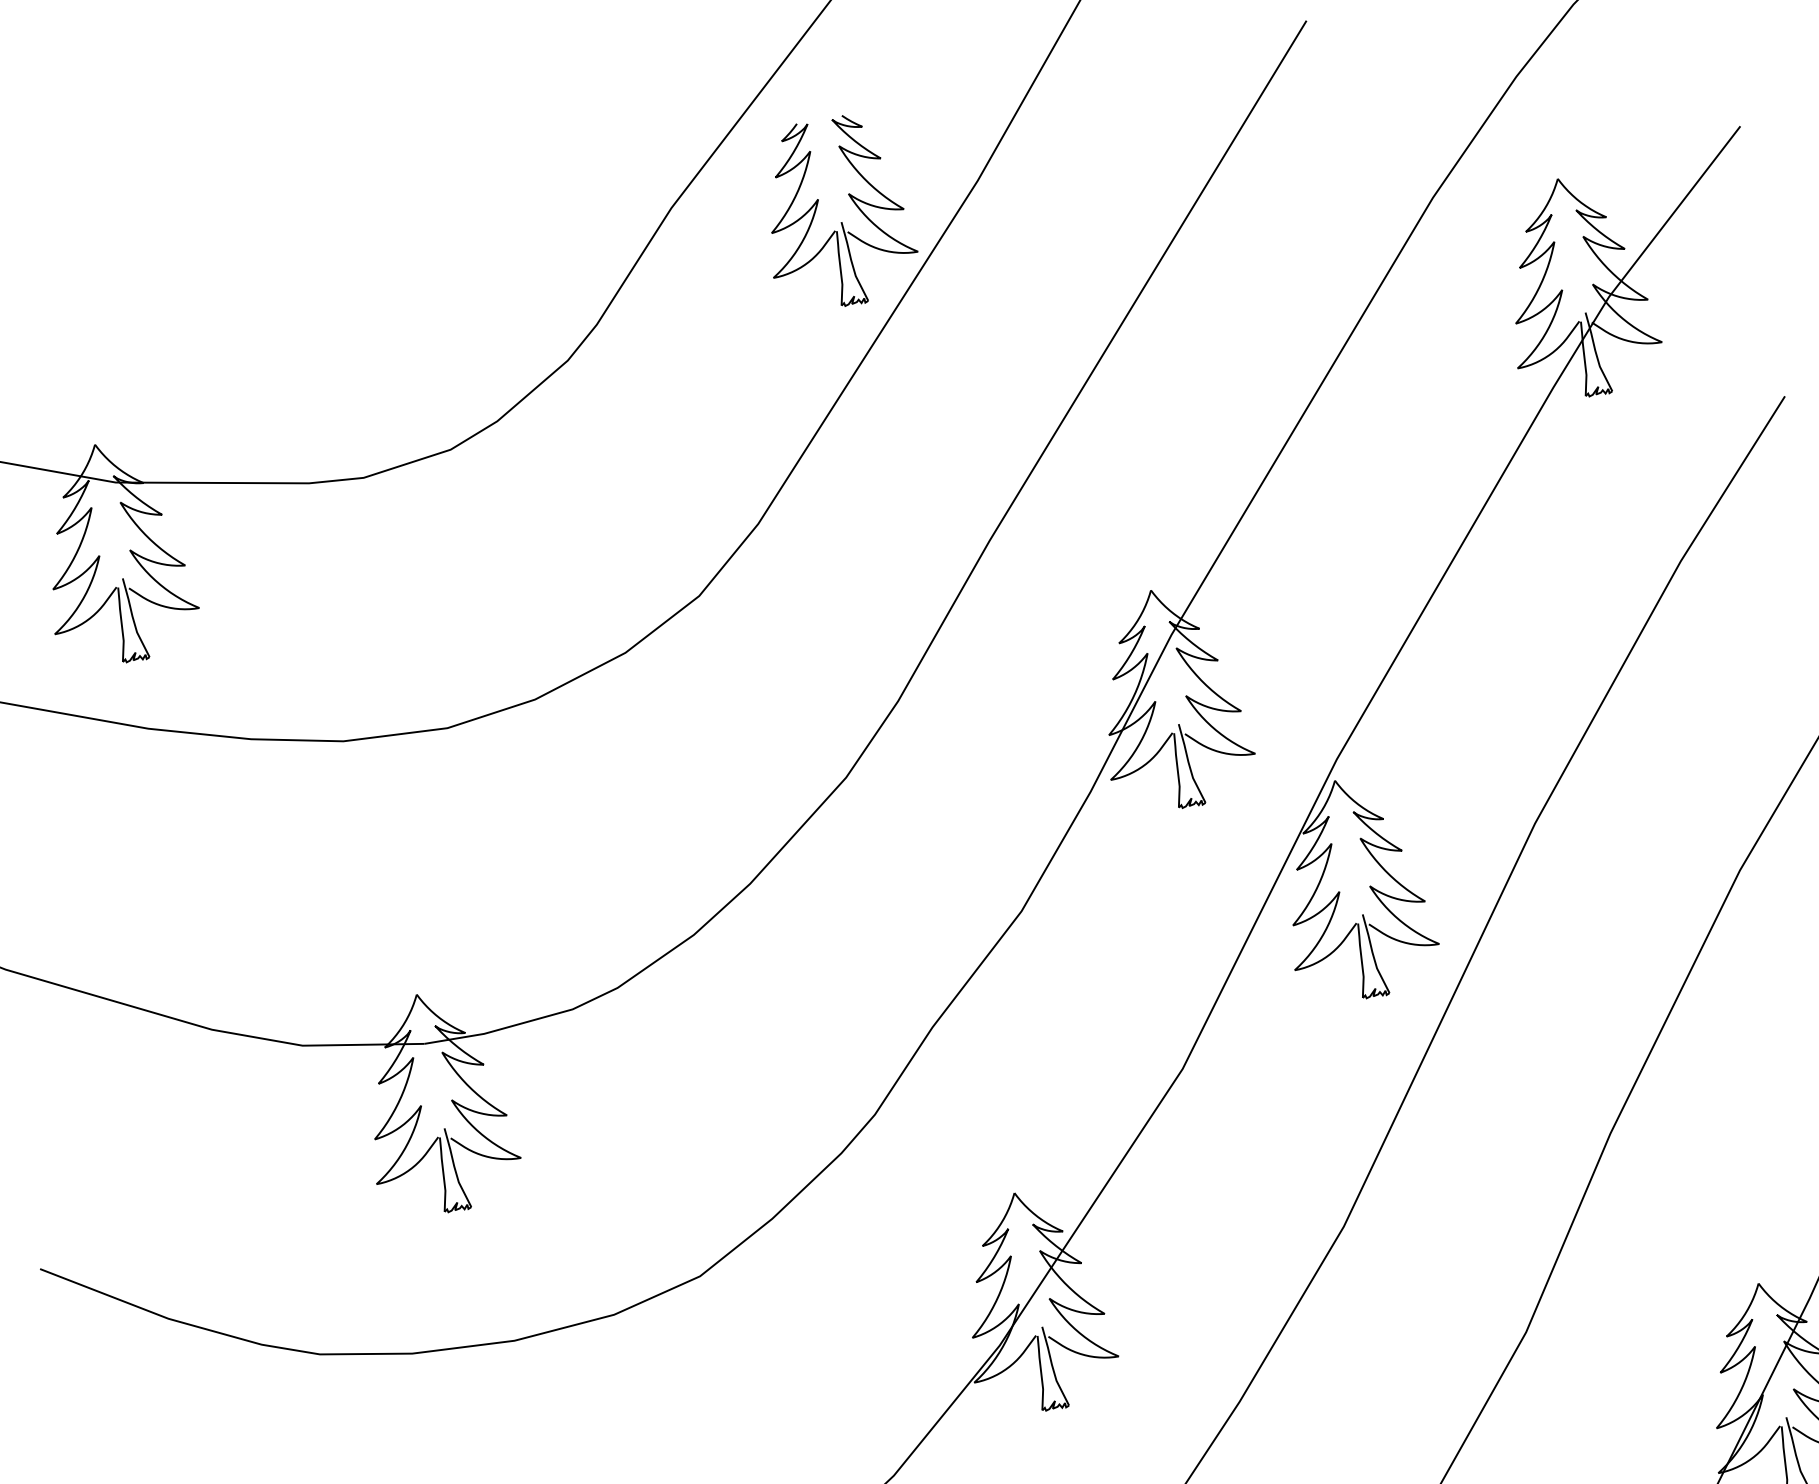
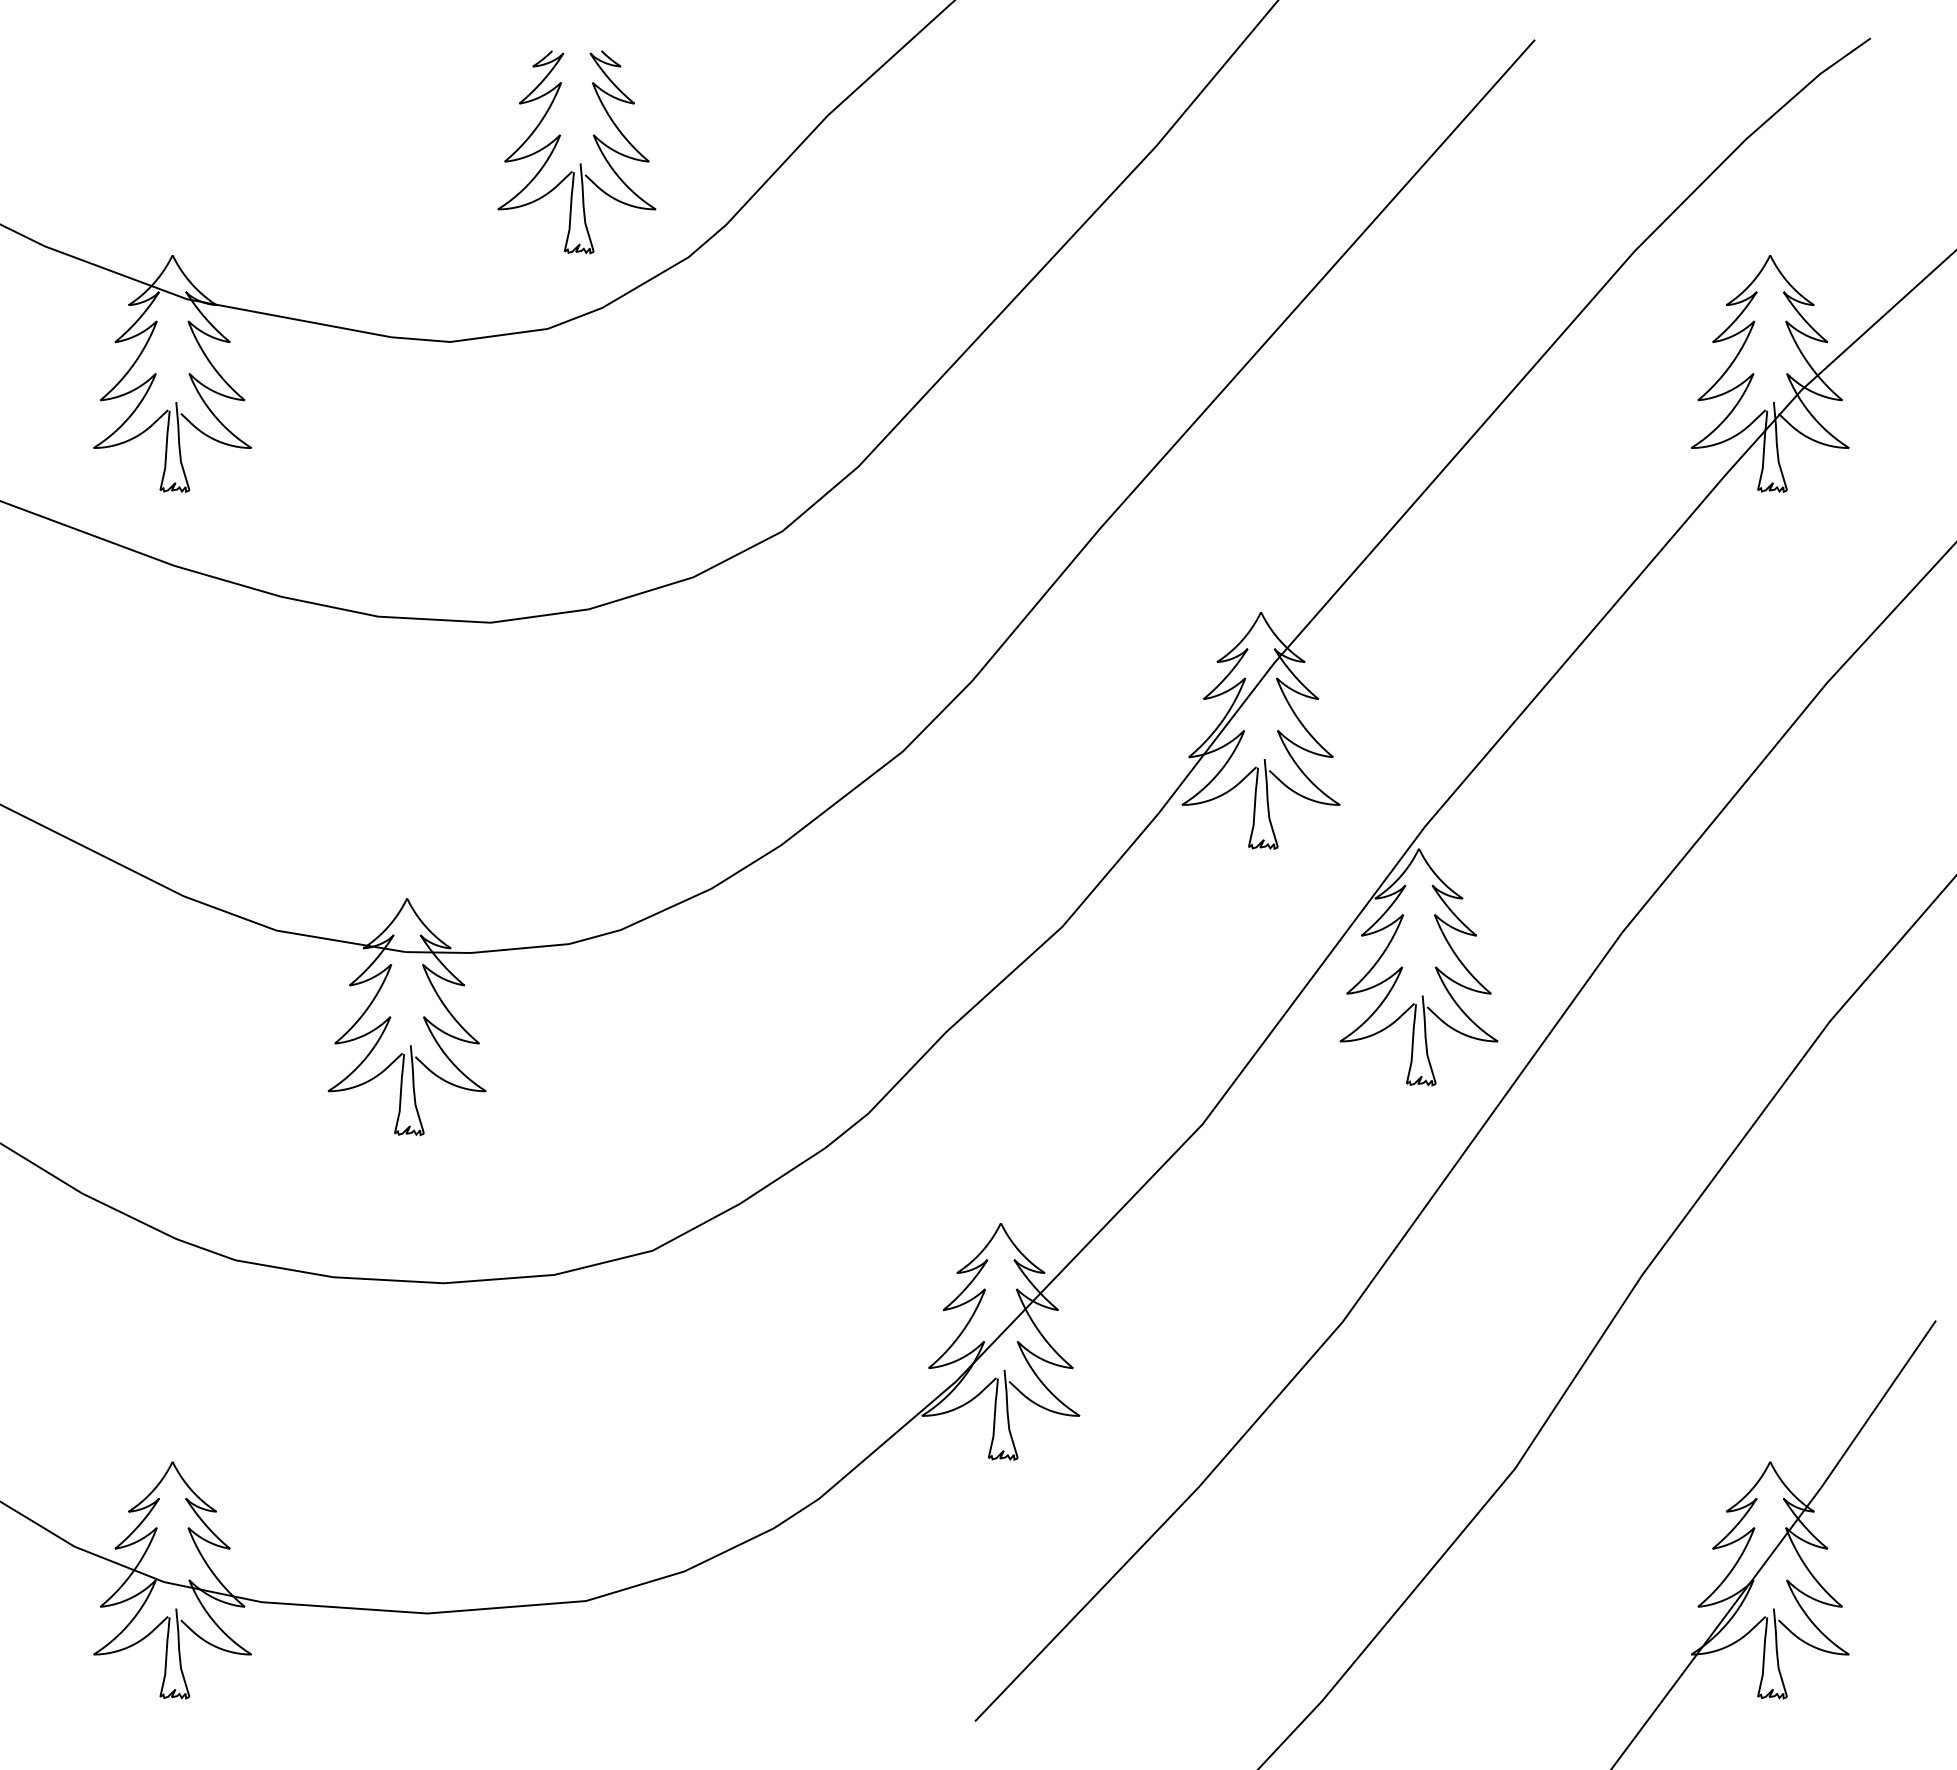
part: (840, 222) -> (579, 163), moved

